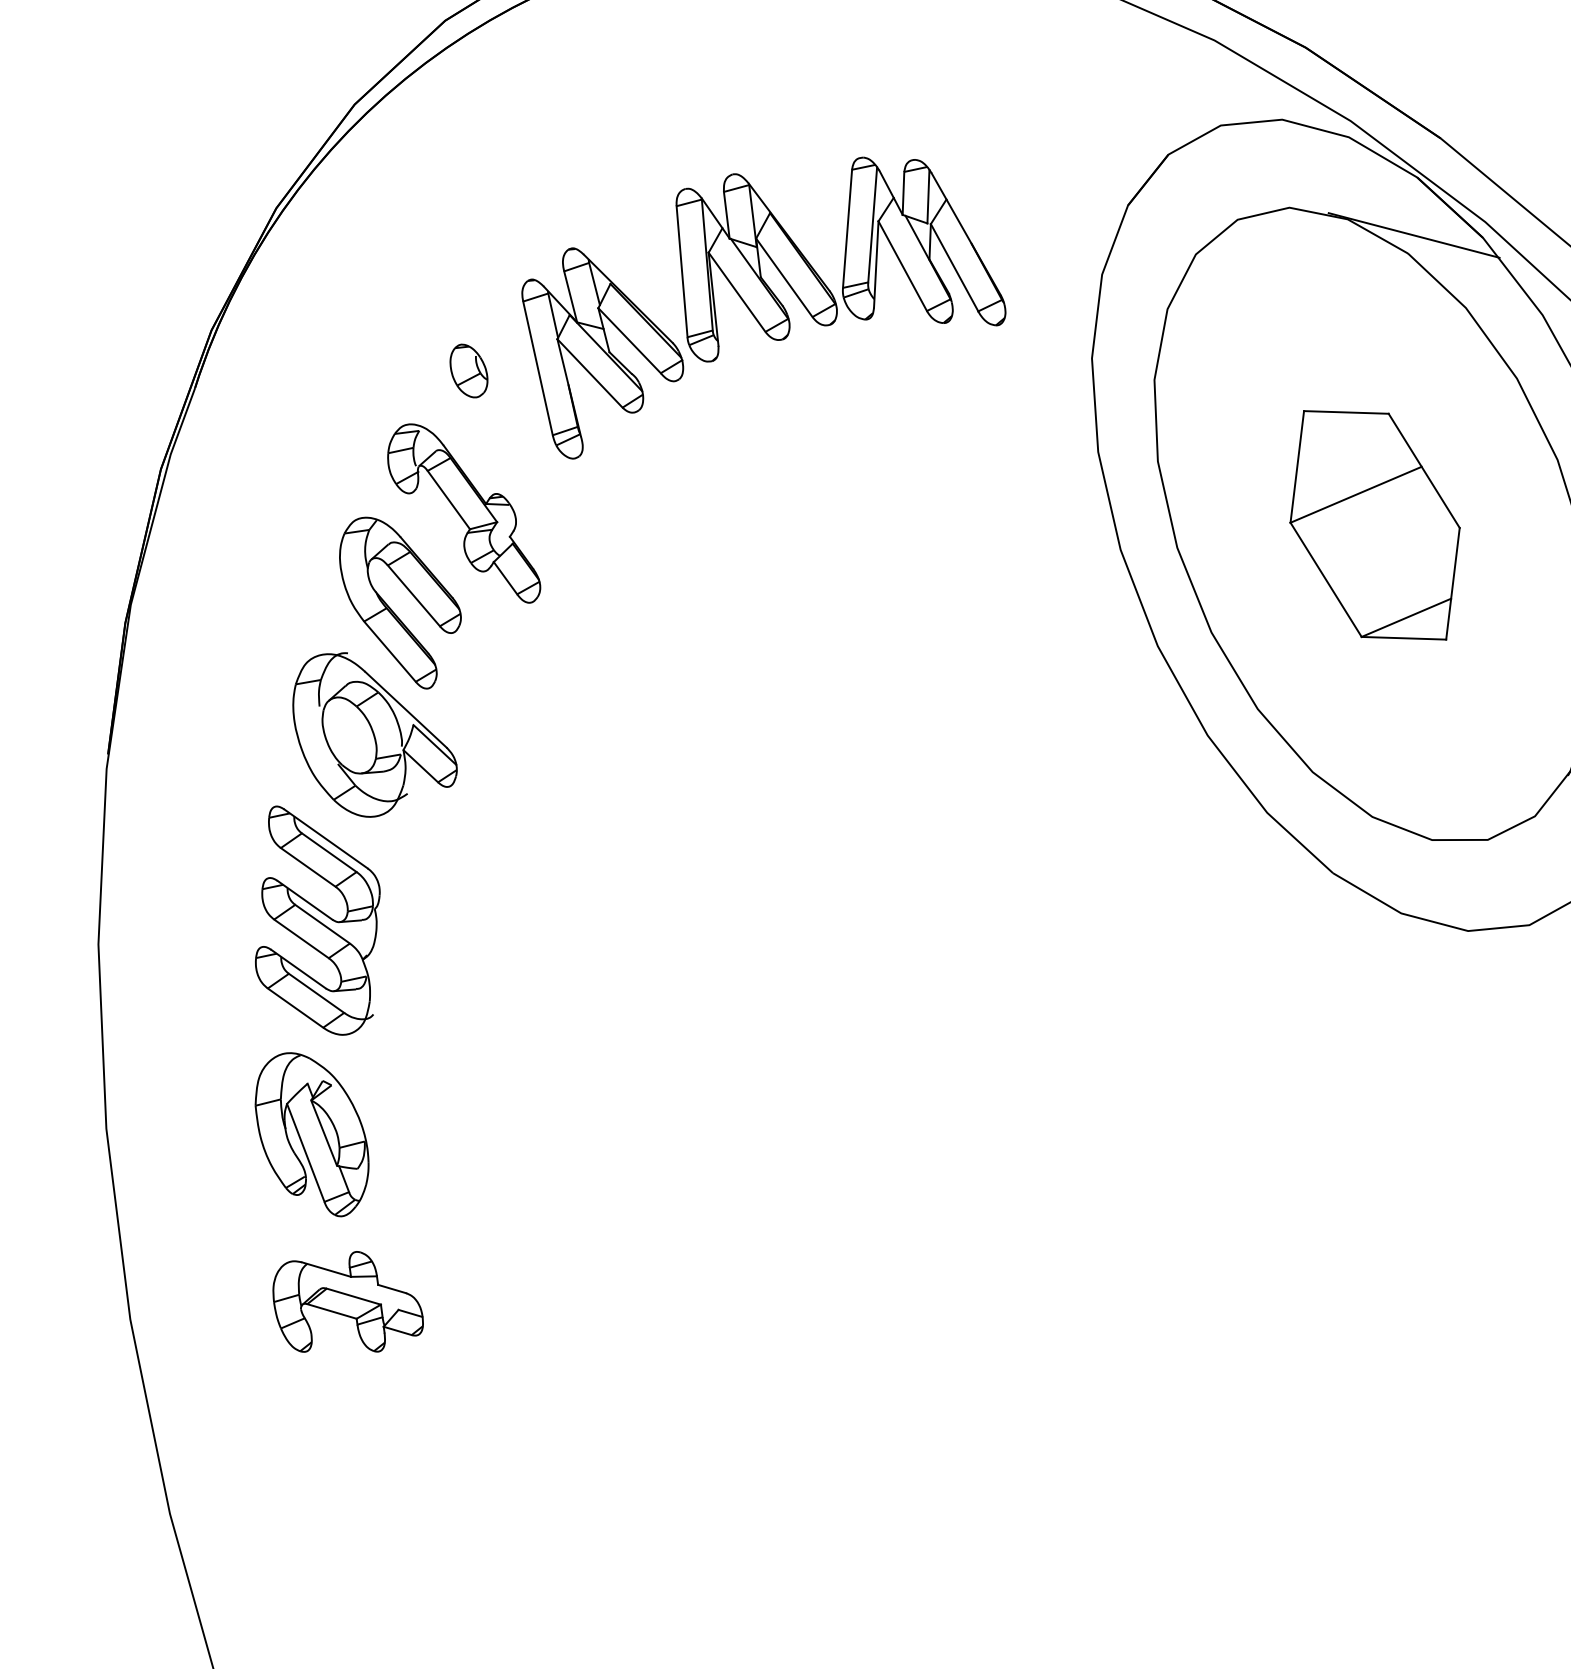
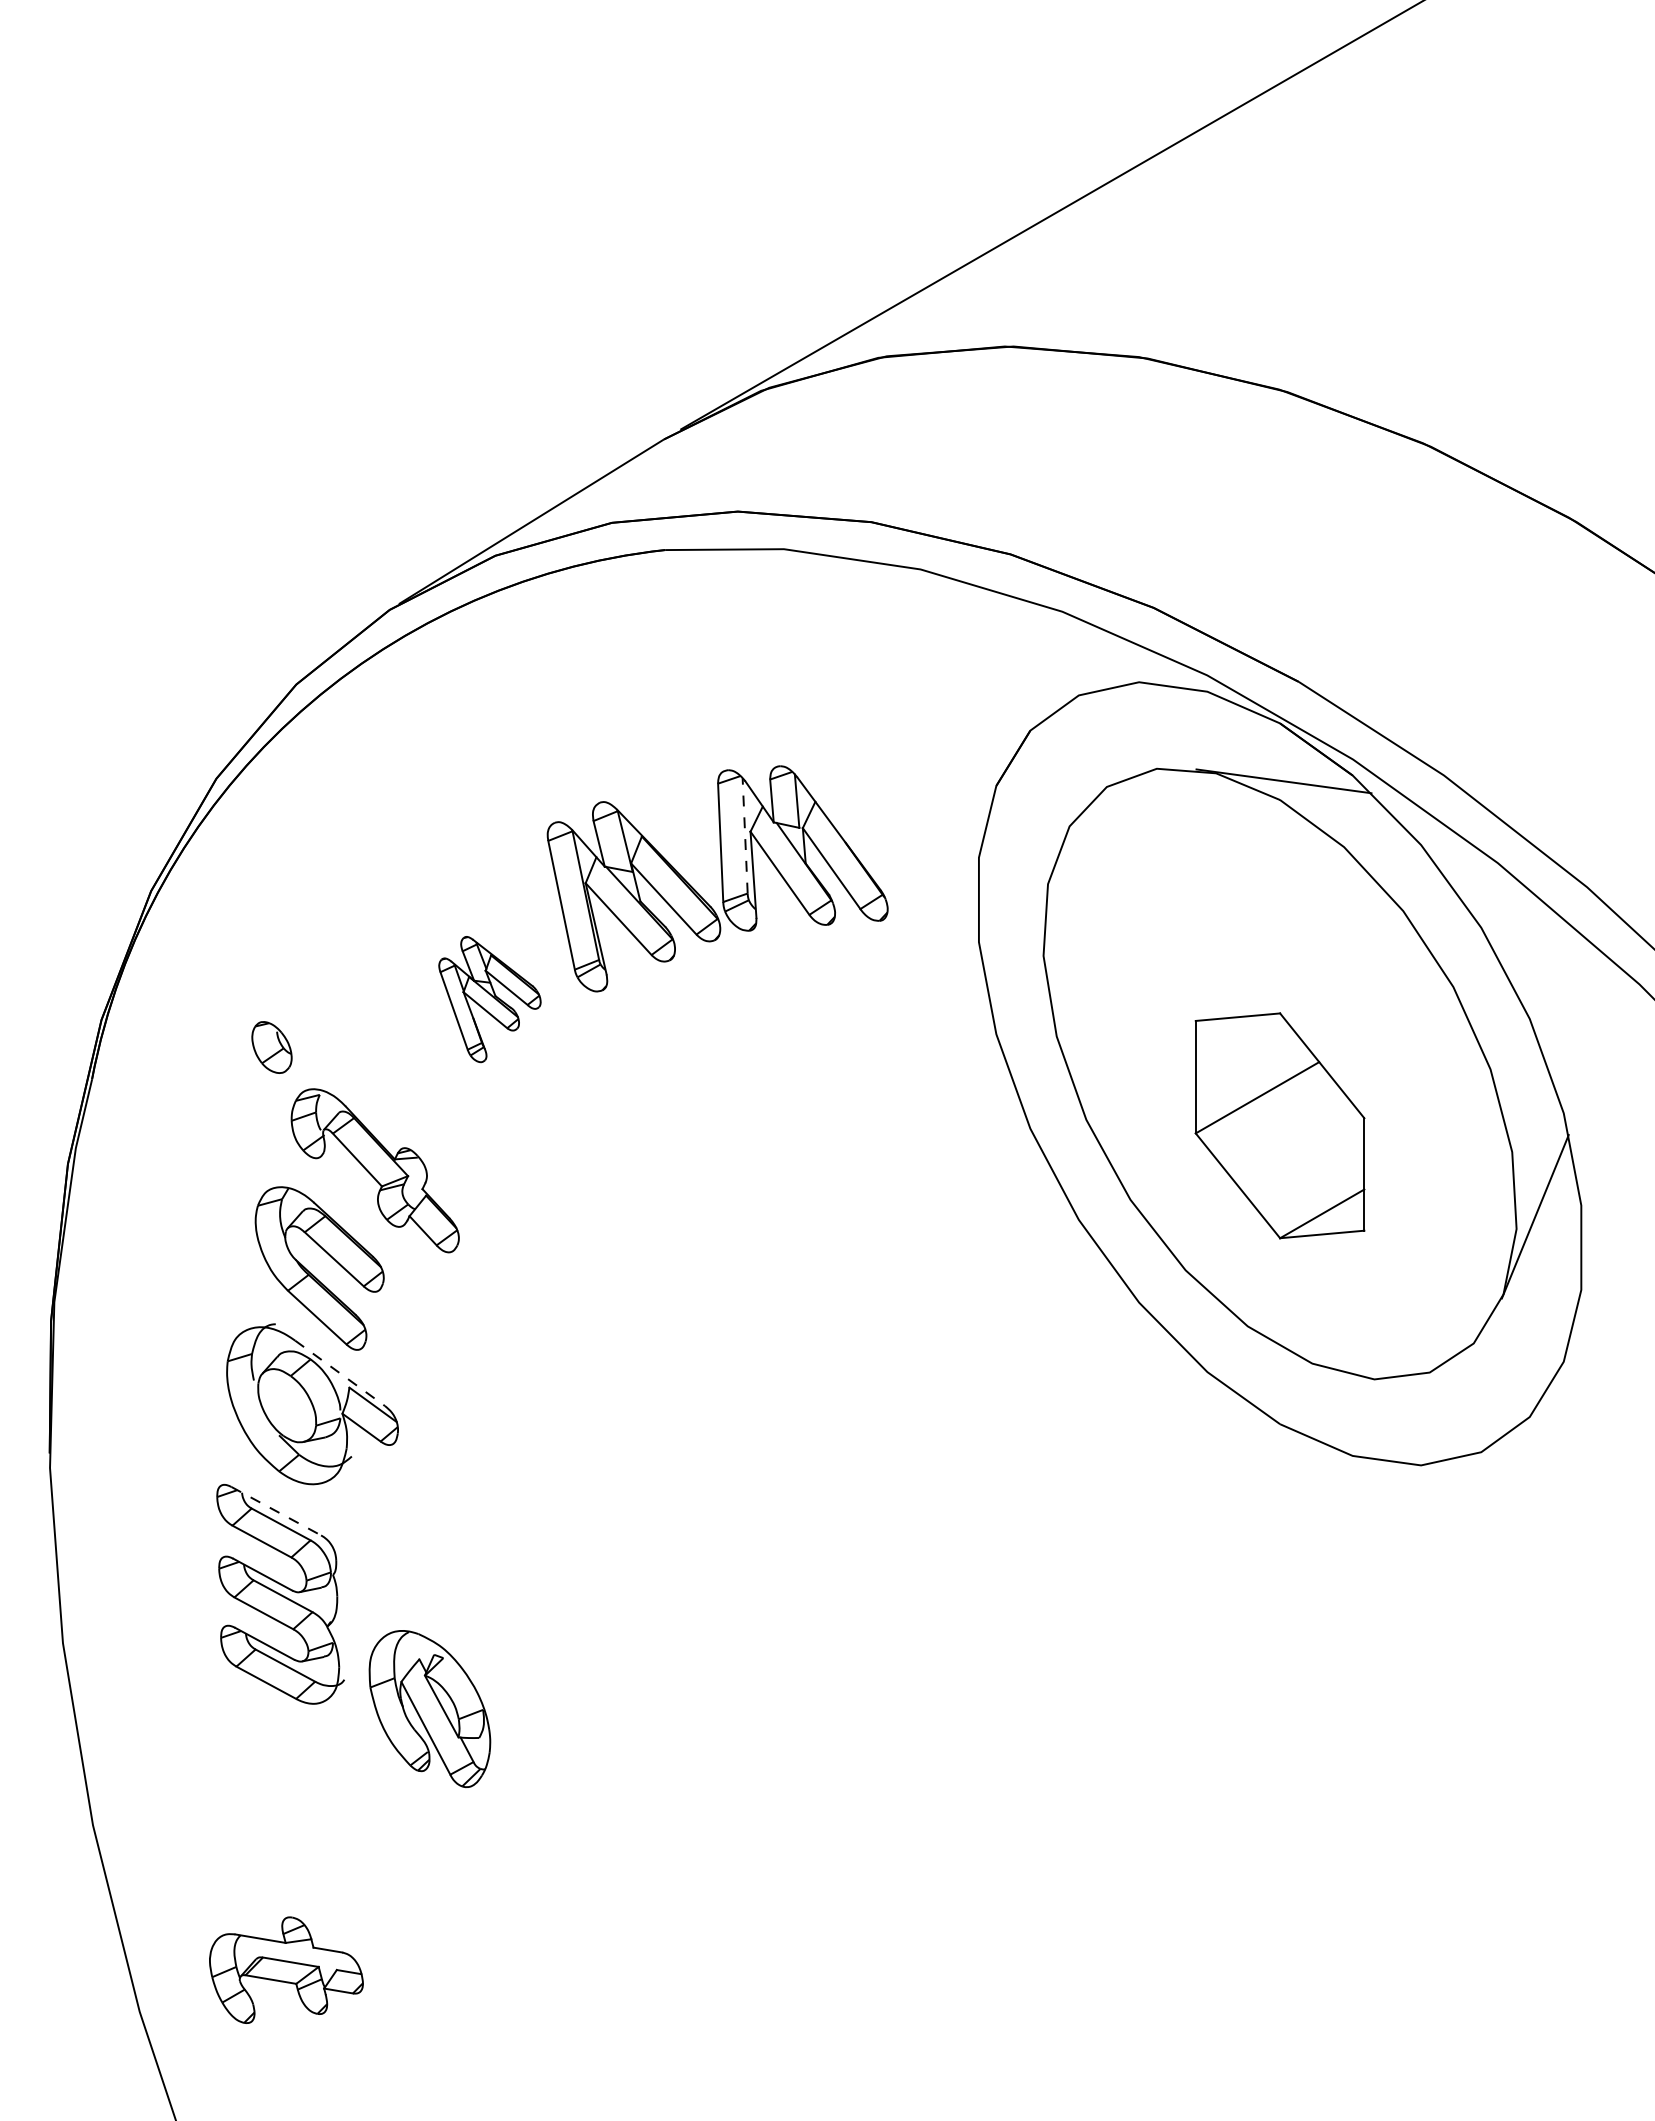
line: (873, 224) -> (745, 835), solid -> dashed
part: (599, 356) -> (489, 999), size x0.6
part: (468, 370) -> (271, 1047), moved
part: (1374, 524) -> (1279, 1125), moved
line: (406, 709) -> (340, 1373), solid -> dashed
line: (326, 839) -> (276, 1511), solid -> dashed
part: (311, 1134) -> (429, 1709), moved
part: (348, 1303) -> (286, 1969), moved

